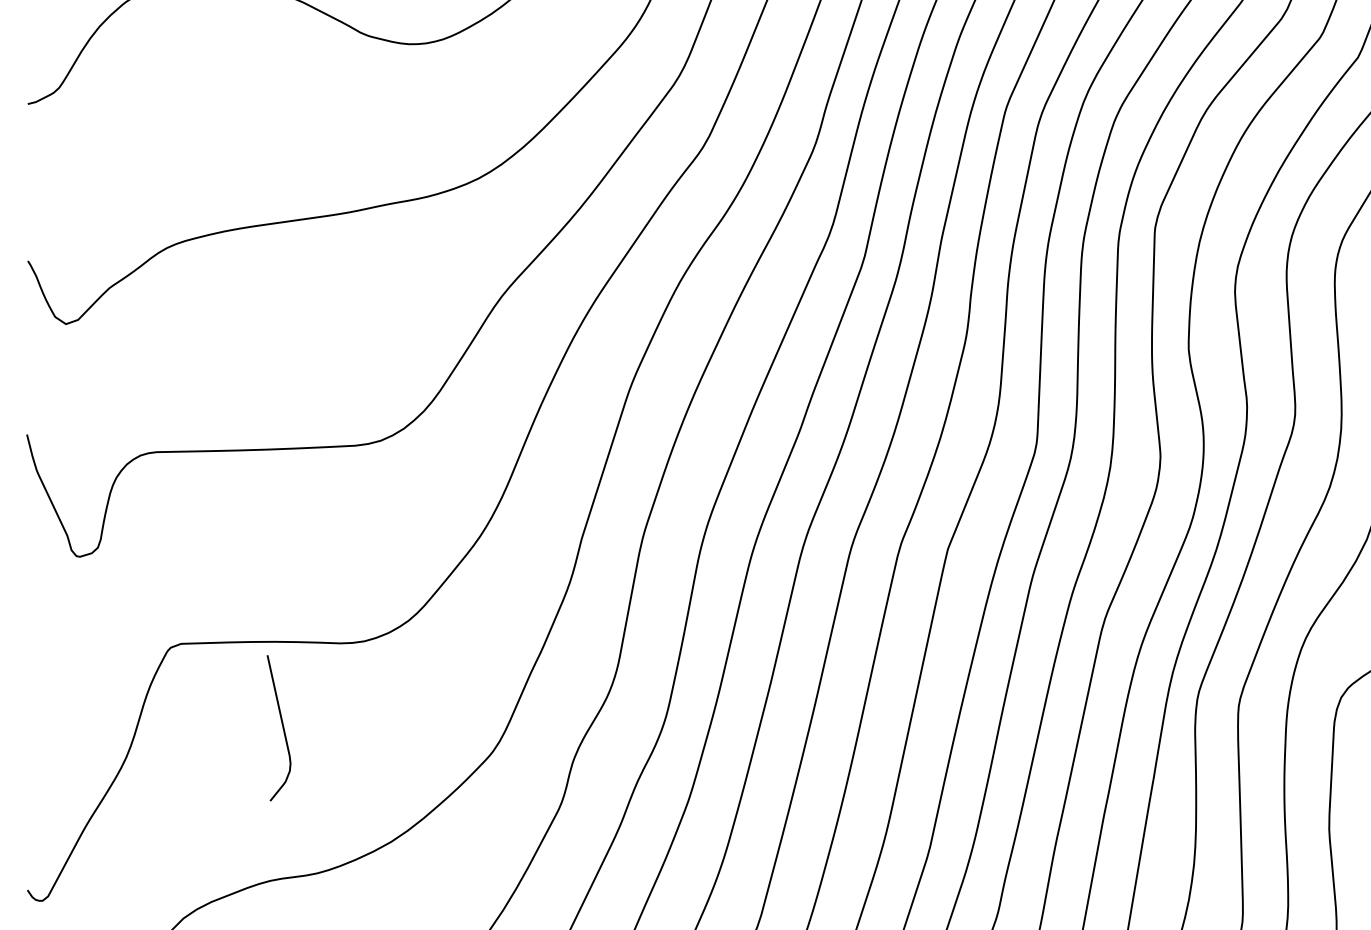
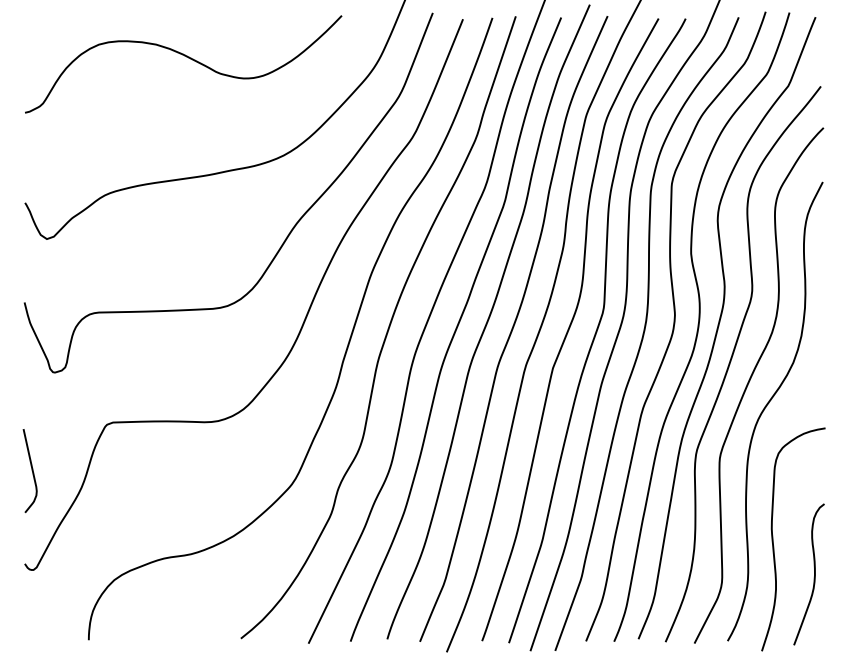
curve: (281, 727) -> (31, 470), moved

